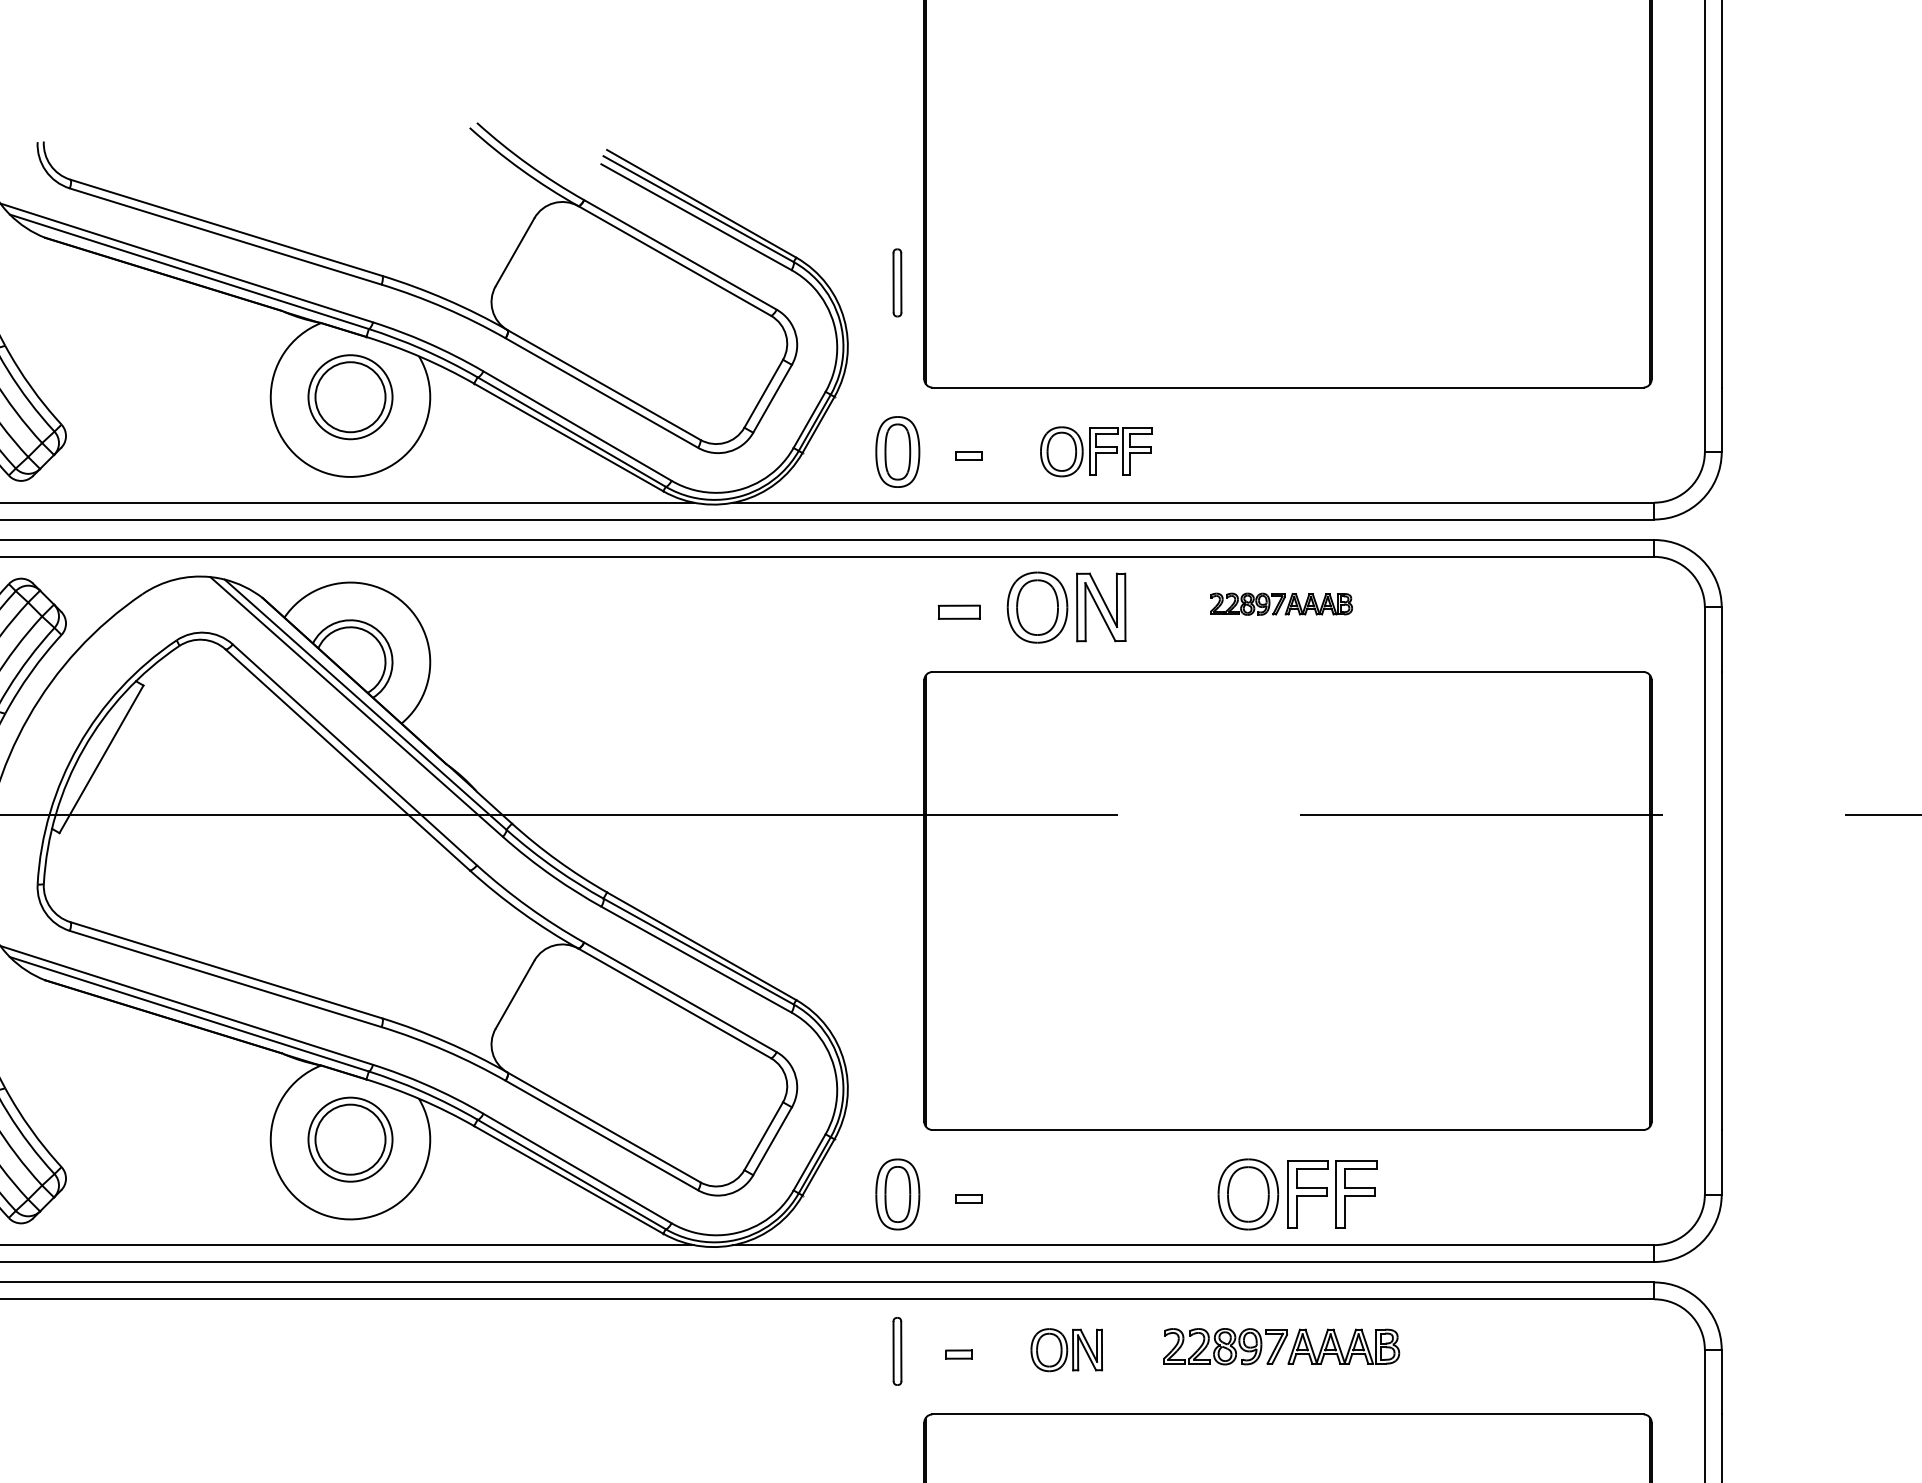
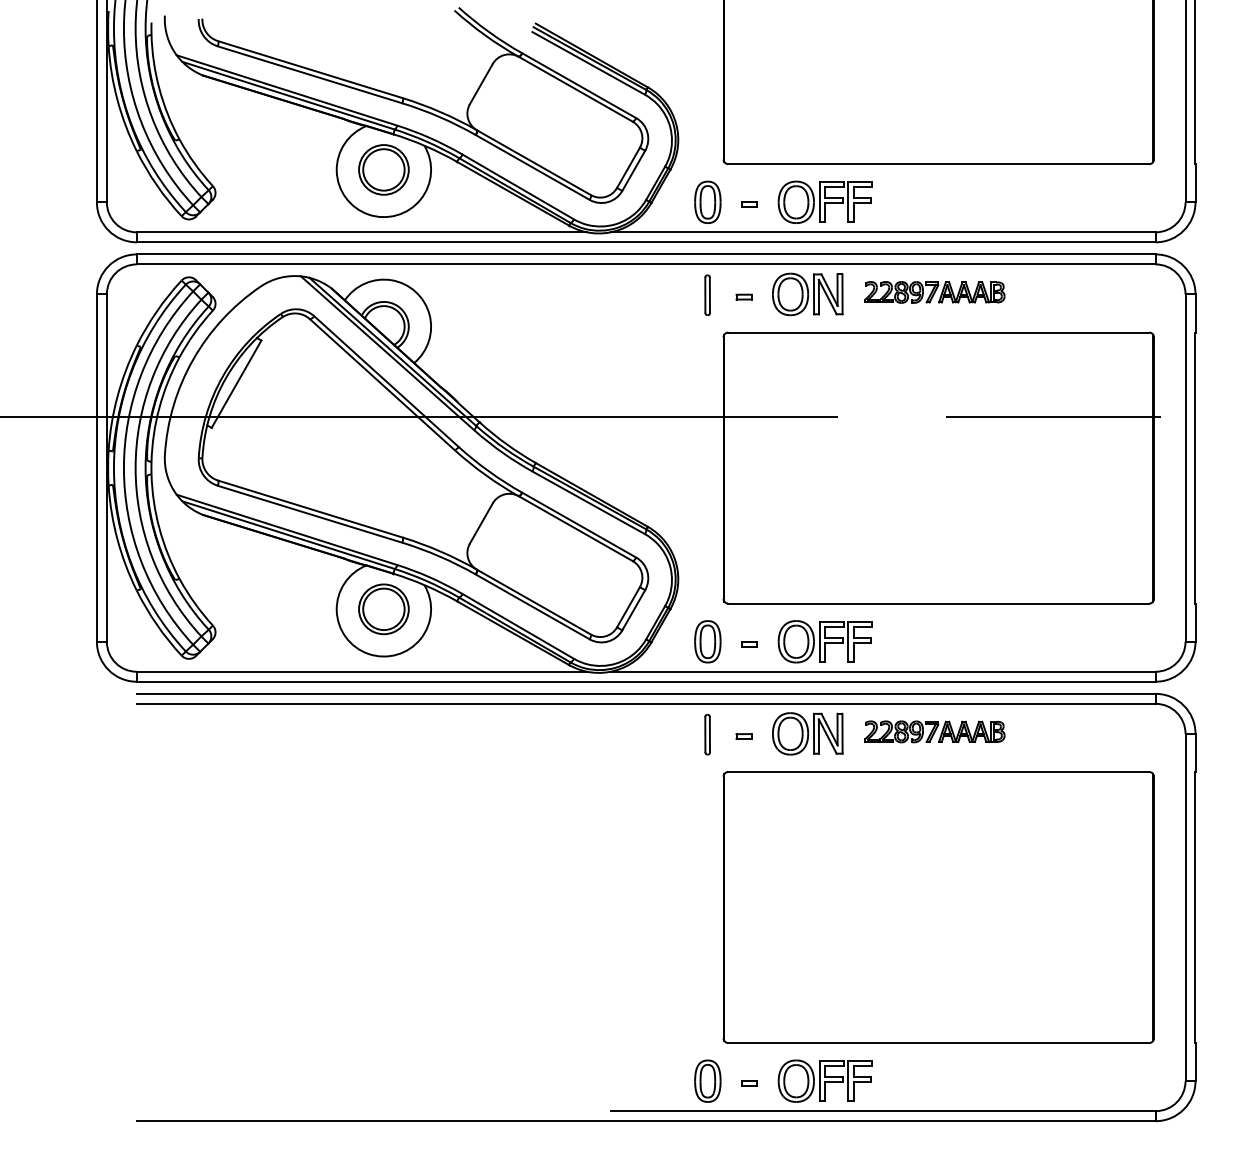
part: (897, 281) -> (707, 294), moved
part: (1094, 450) -> (824, 201), size x1.43
part: (1280, 604) -> (934, 292), size x1.67
part: (958, 611) -> (743, 296), size x0.62
part: (1295, 1193) -> (824, 641), moved
part: (1066, 1349) -> (807, 733), size x1.67

